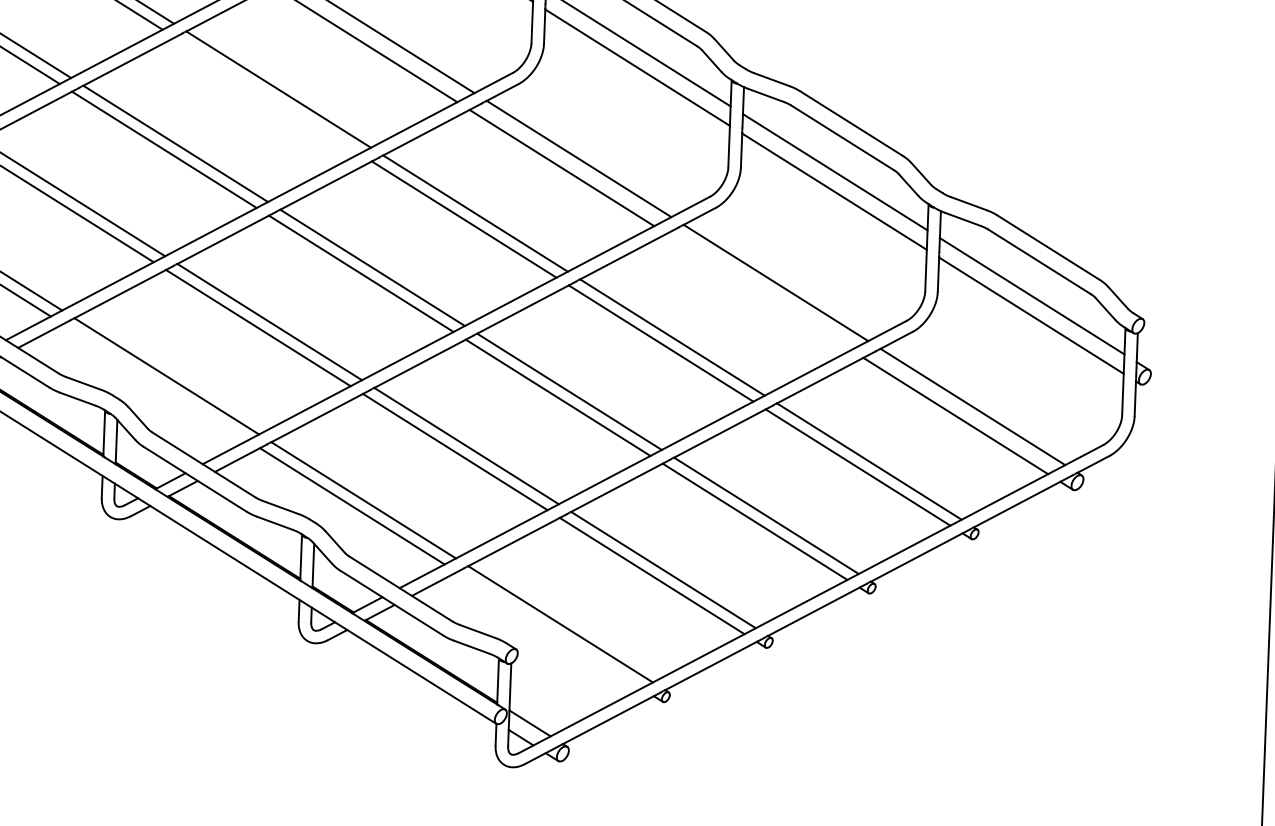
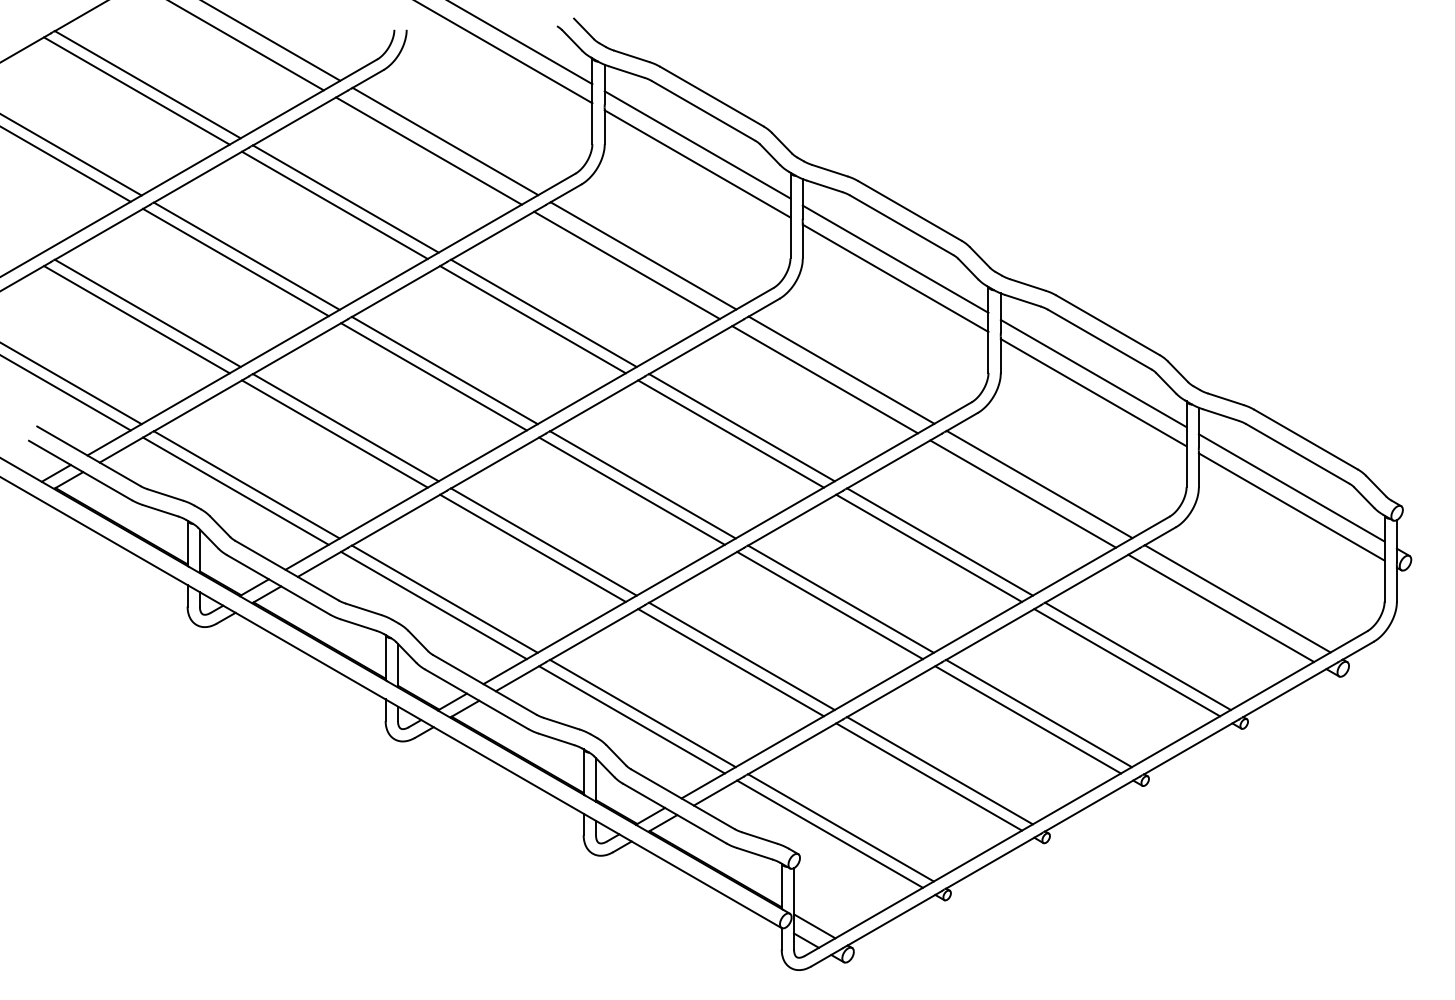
line: (266, 95) -> (532, 319), added
line: (759, 291) -> (1023, 493), added
line: (154, 382) -> (433, 605), added
line: (548, 629) -> (829, 833), added

